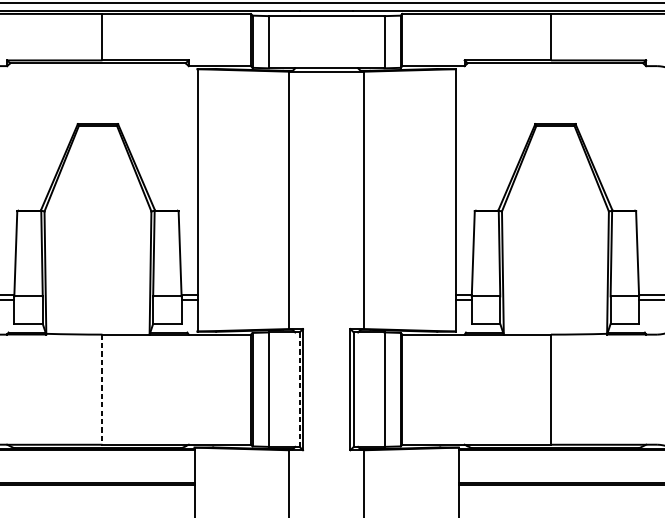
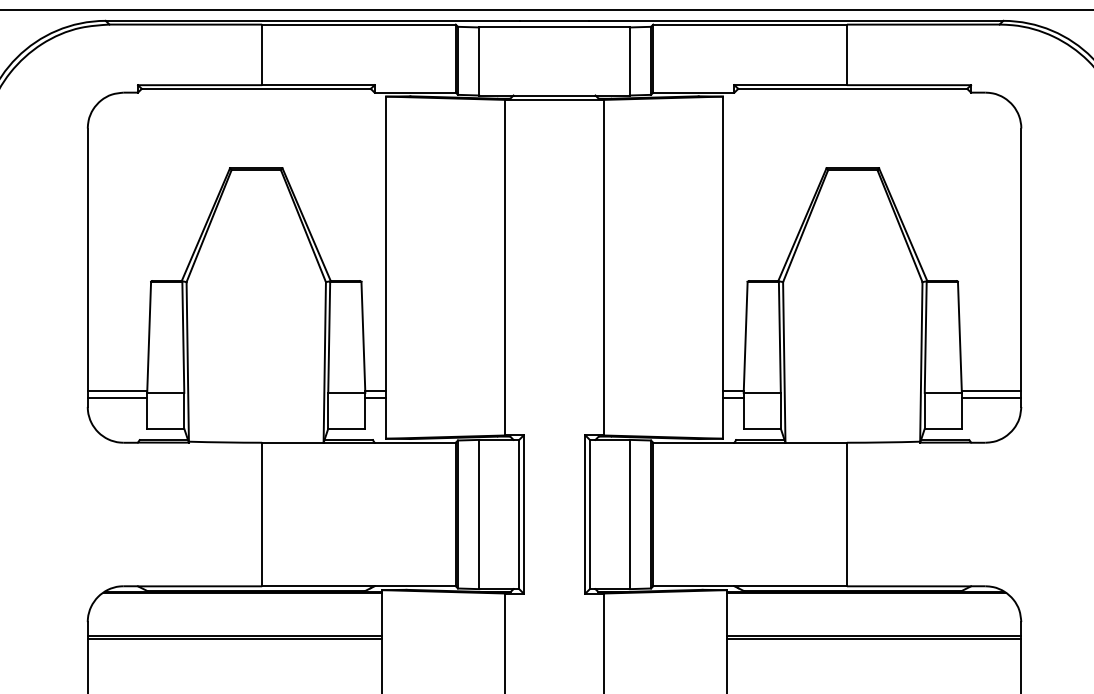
line: (102, 389) -> (262, 514), dashed -> solid
line: (299, 389) -> (519, 514), dashed -> solid

